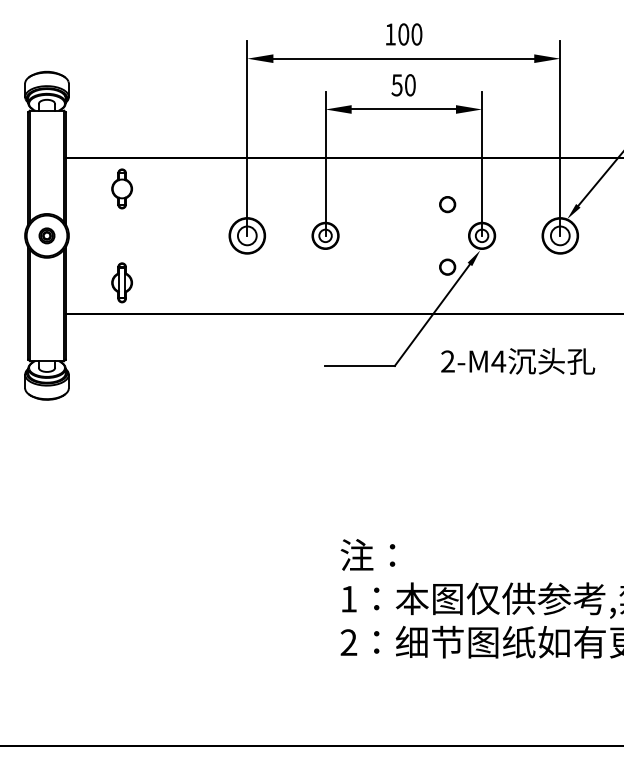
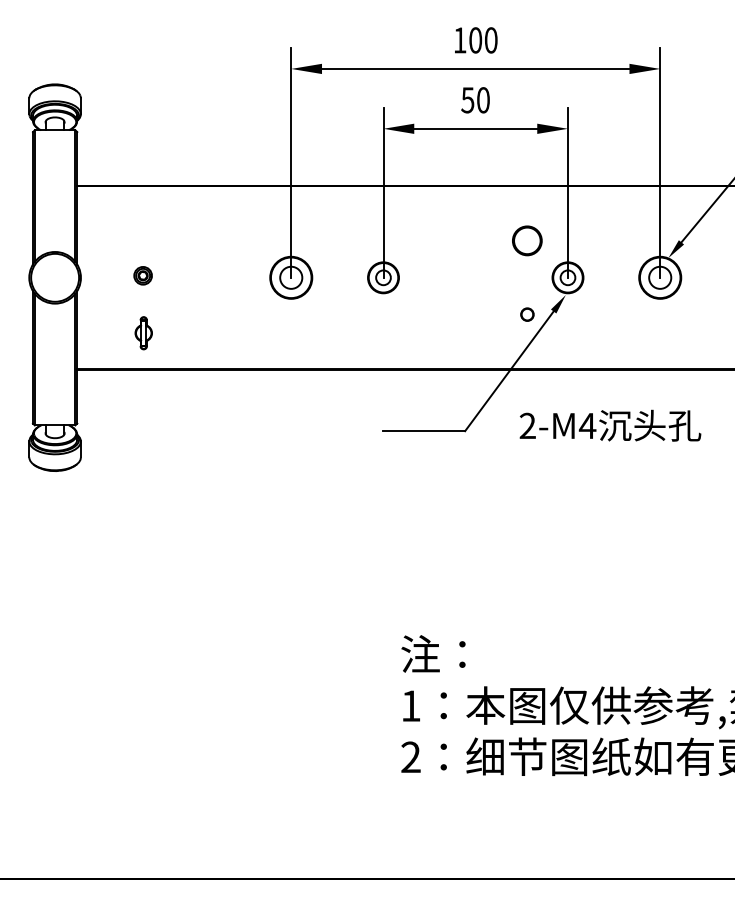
part: (121, 188) -> (143, 222), removed
circle: (447, 204) -> (527, 240), size x1.6
part: (46, 235) -> (142, 275), moved
circle: (447, 267) -> (527, 314), size x0.7
part: (121, 283) -> (143, 333), size x0.7

